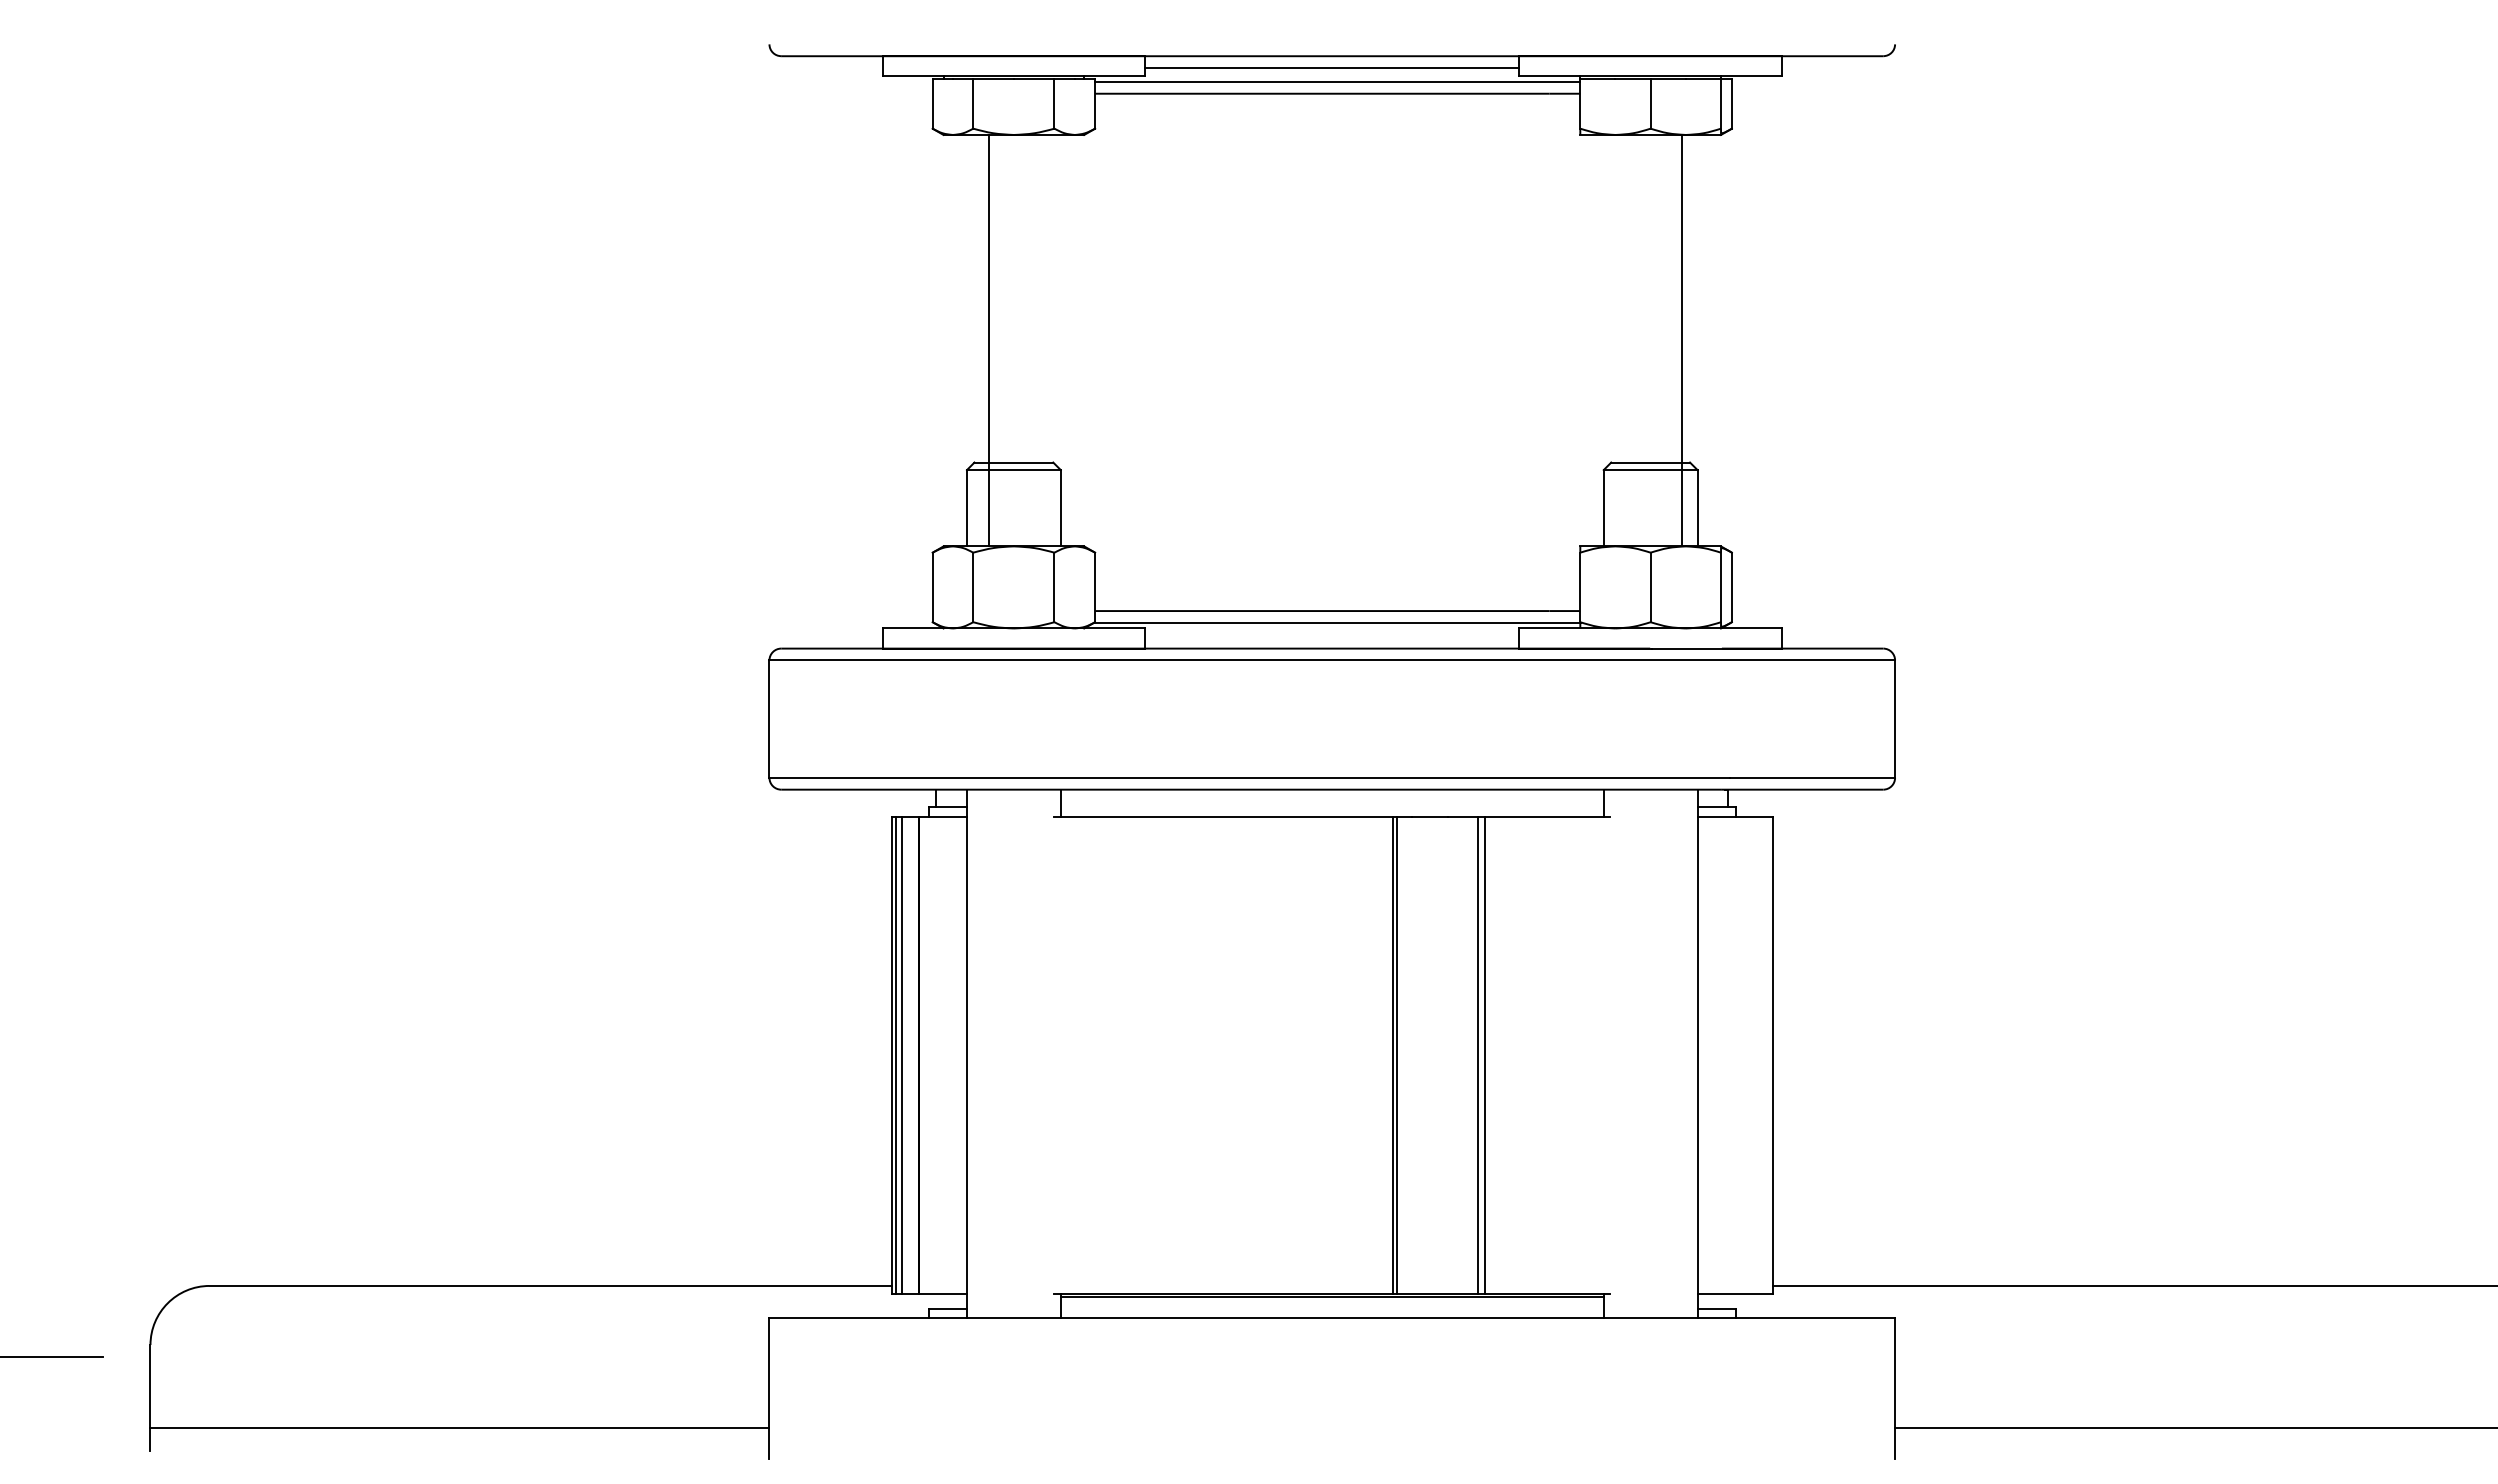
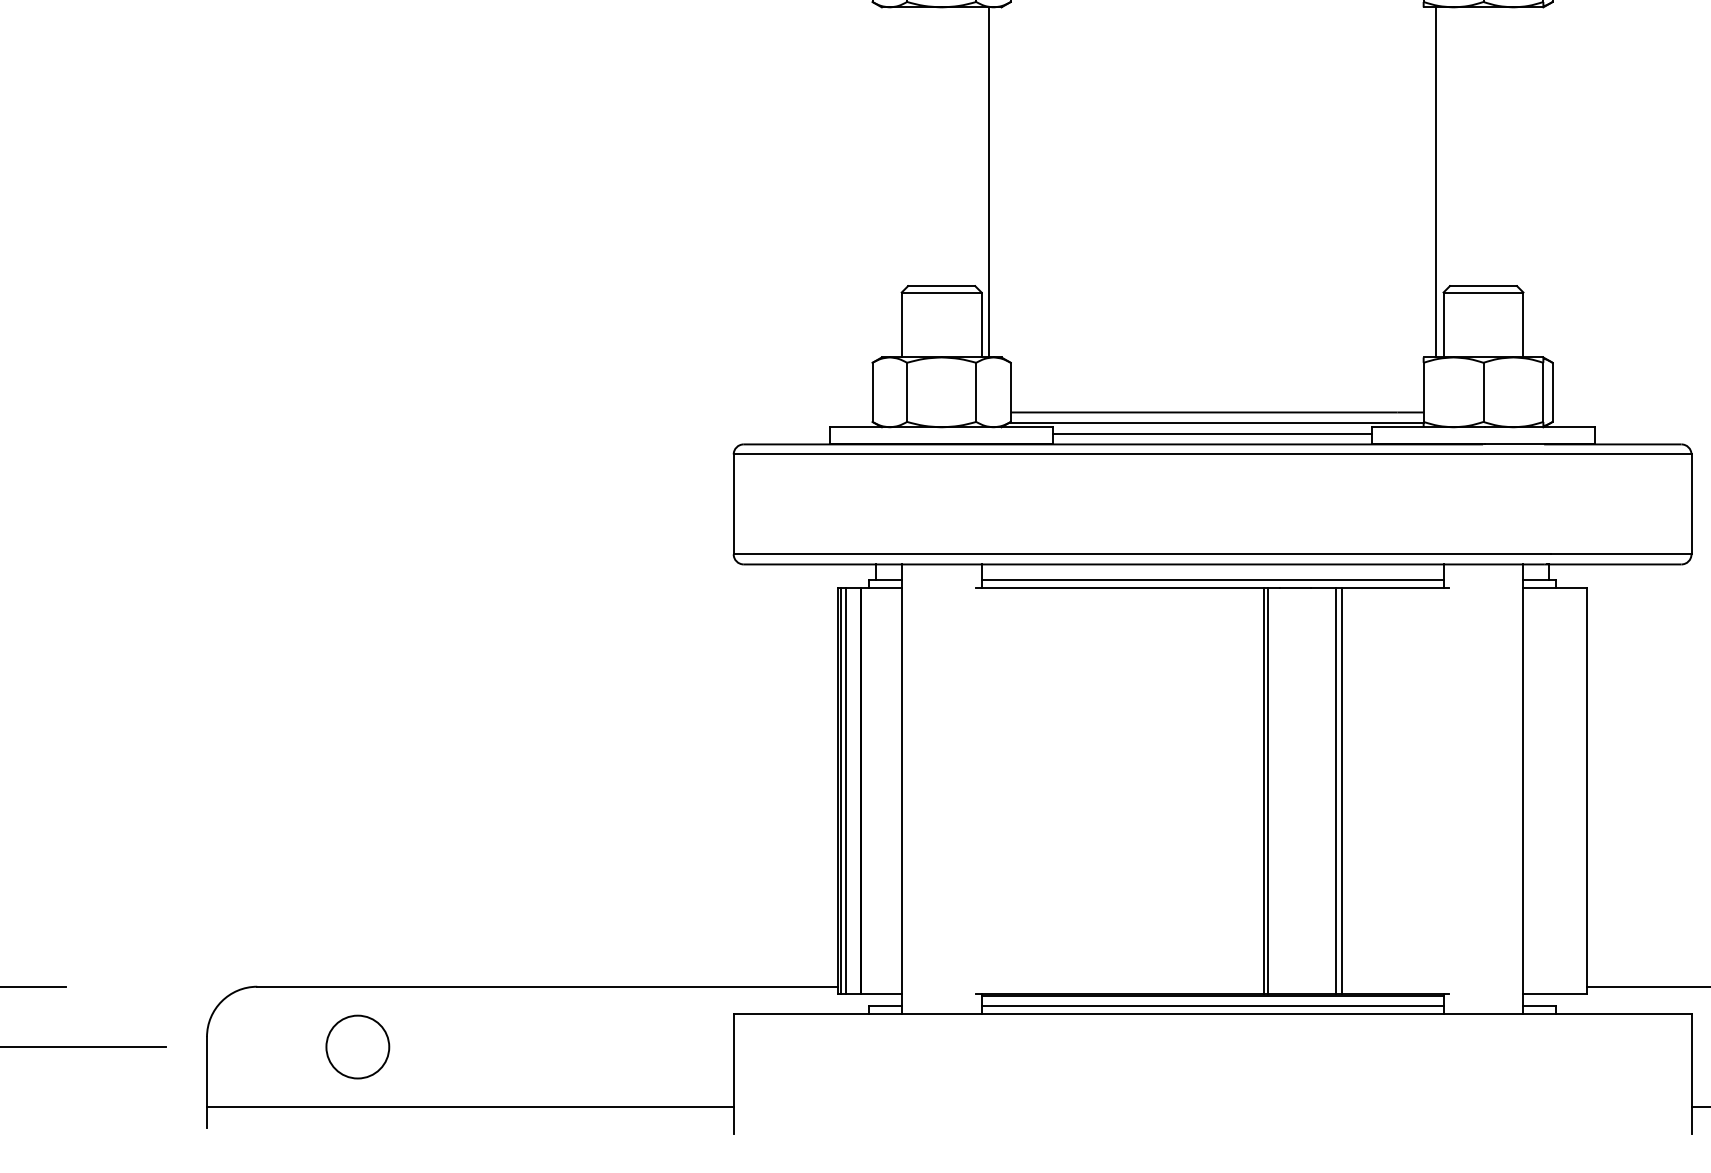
line: (988, 340) -> (988, 182), moved
line: (1681, 340) -> (1435, 182), moved
line: (1332, 636) -> (1212, 434), added
line: (1331, 807) -> (1211, 579), added
line: (1331, 1309) -> (1211, 1006), added
circle: (327, 1356) -> (357, 1046), added

